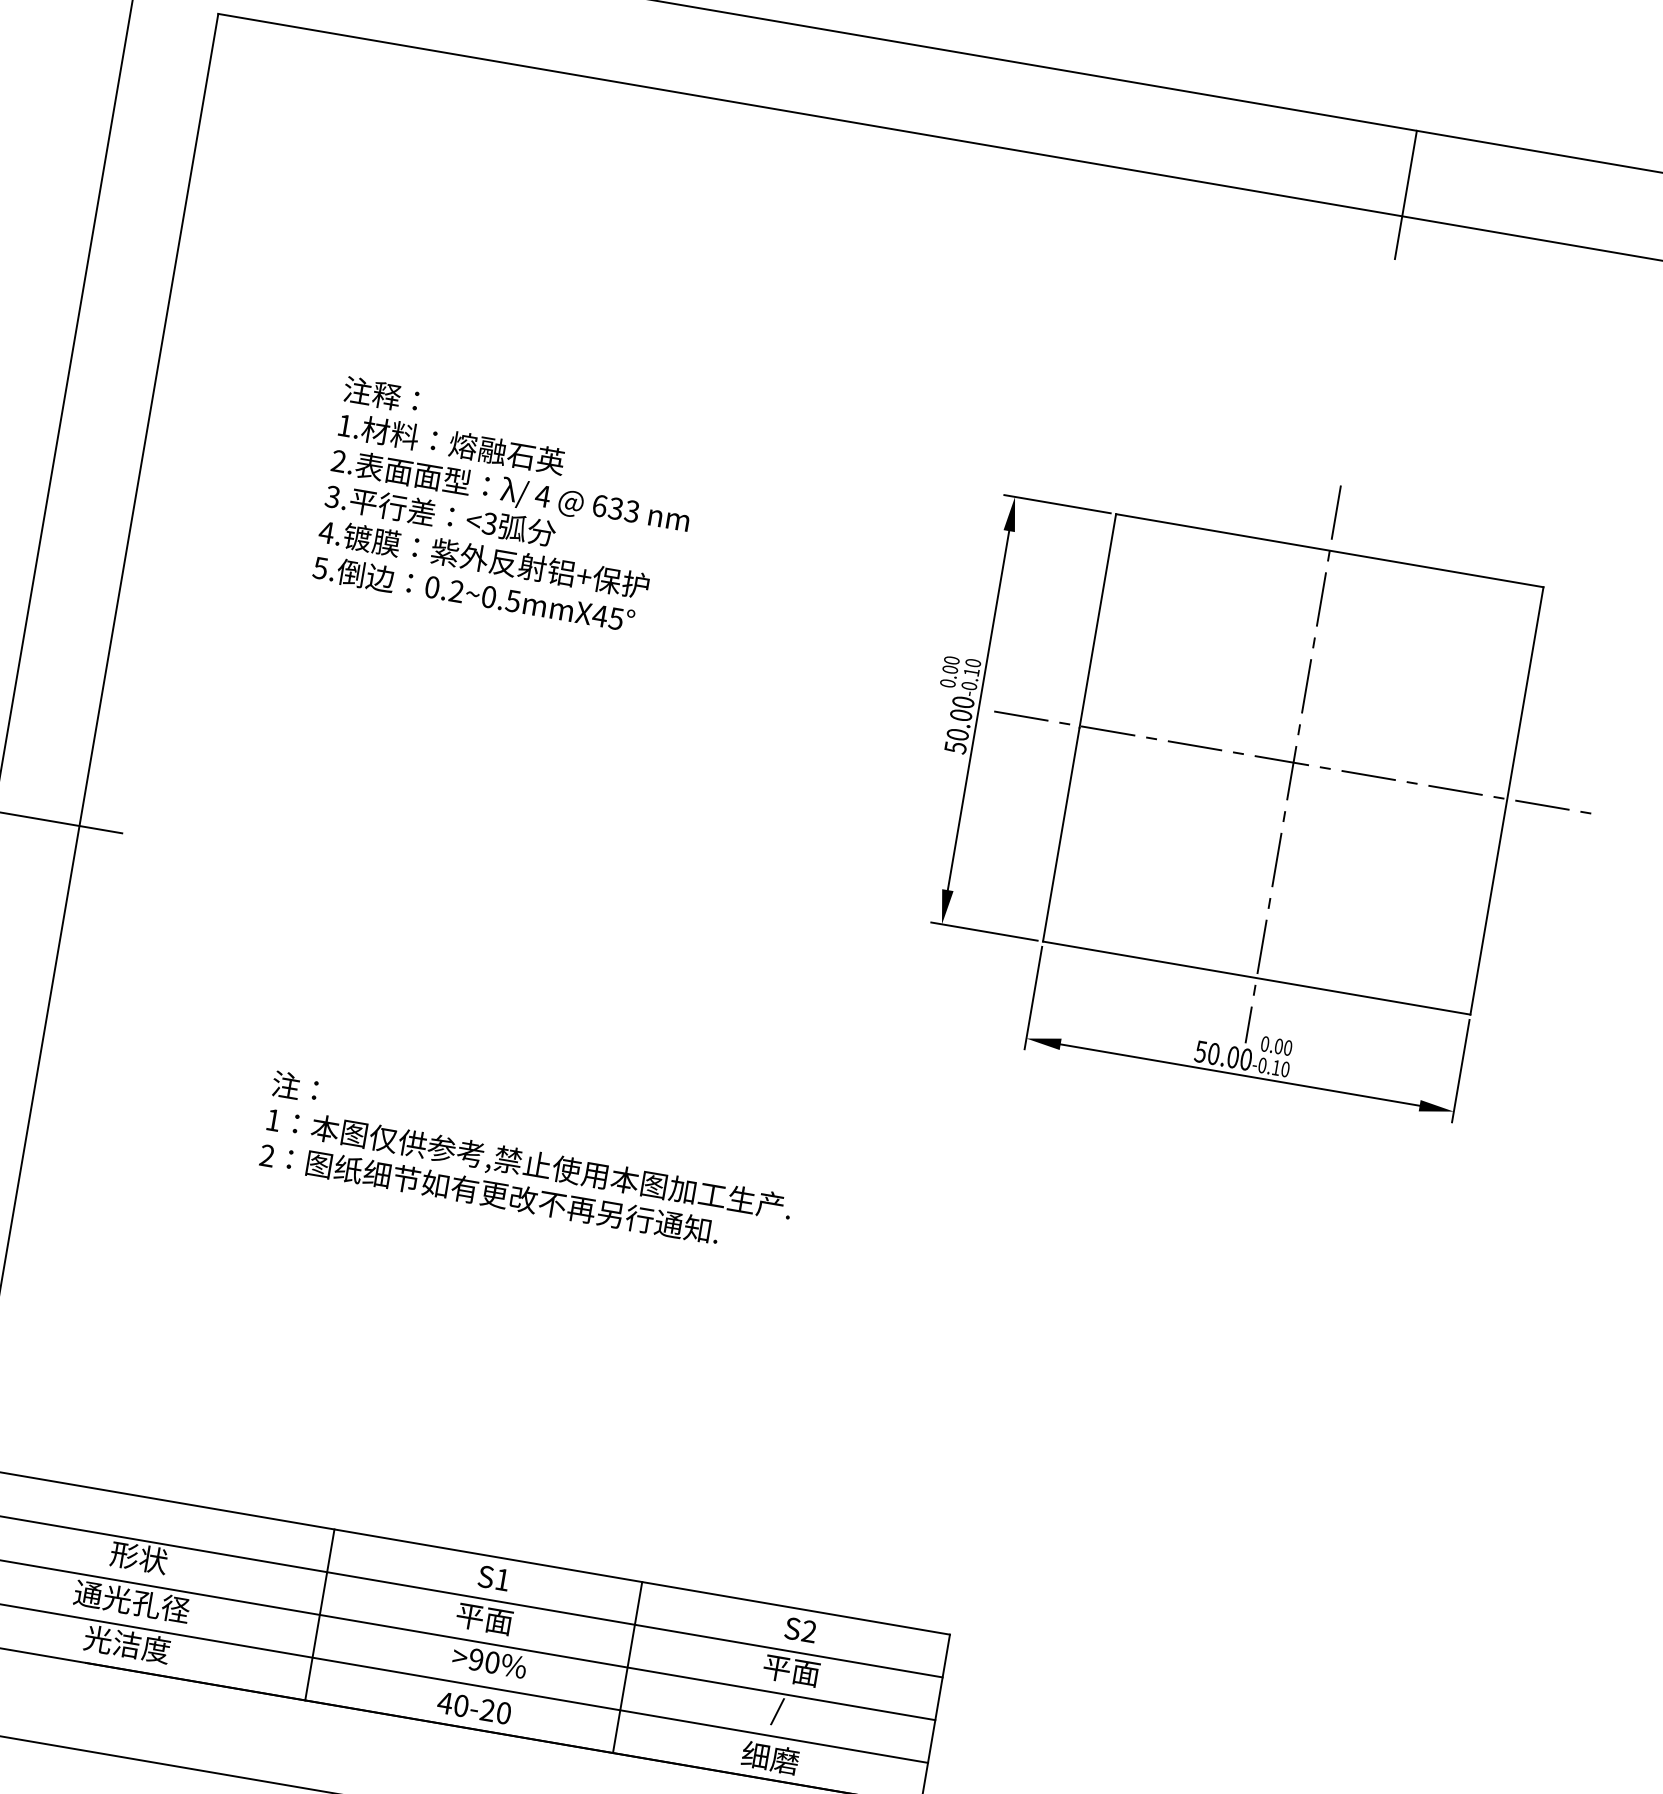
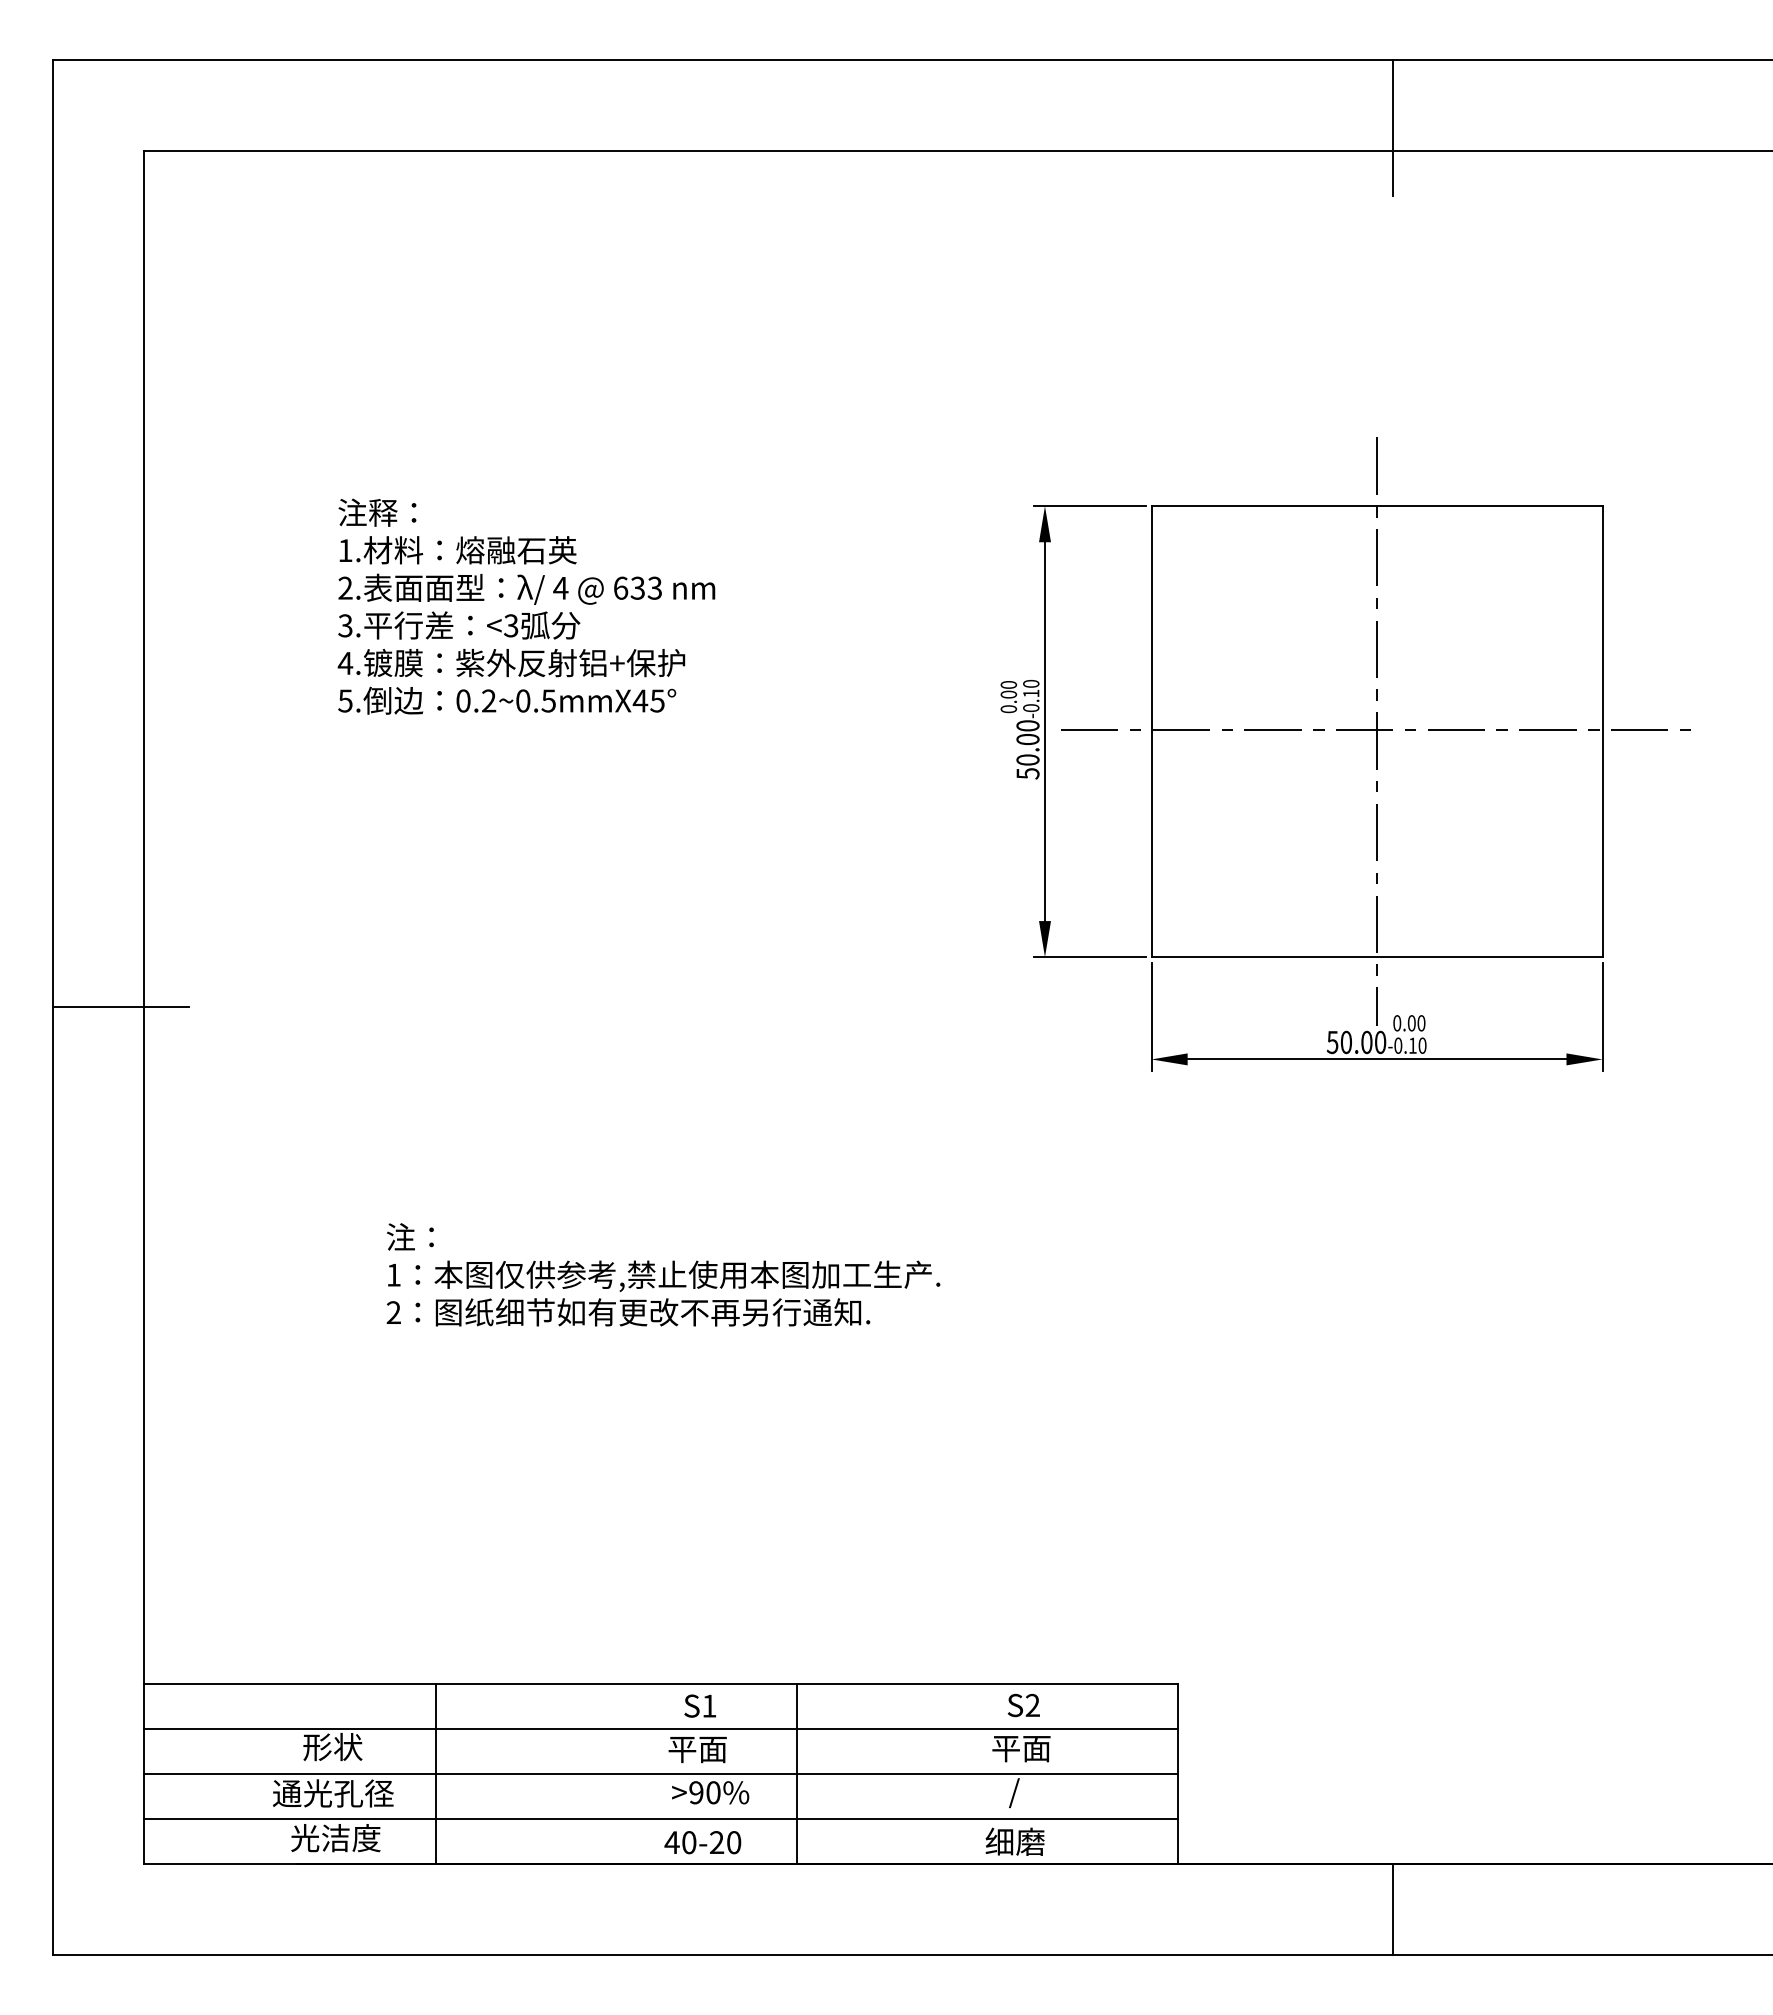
line: (320, 1614) -> (436, 1773), moved
line: (627, 1666) -> (796, 1773), moved

